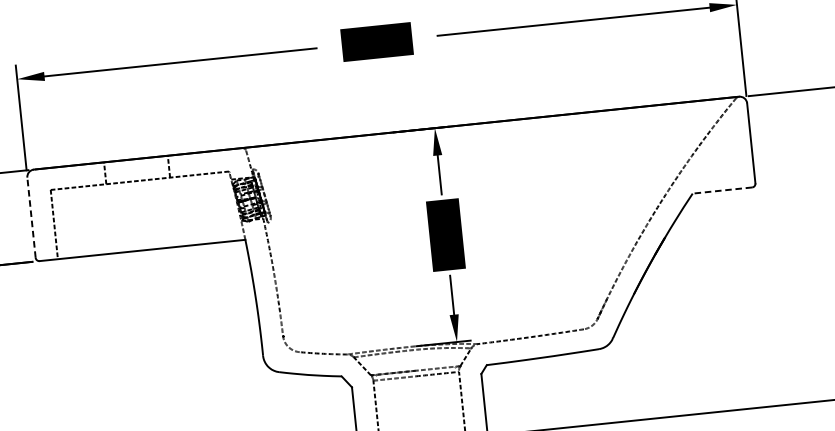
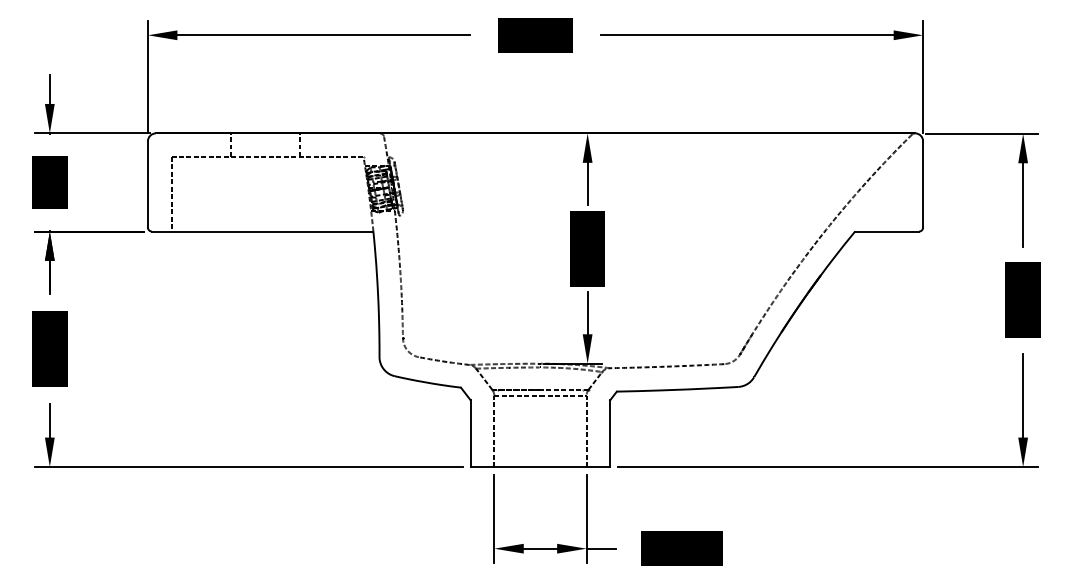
line: (721, 190) -> (886, 231), dashed -> solid
line: (31, 216) -> (147, 183), dashed -> solid

